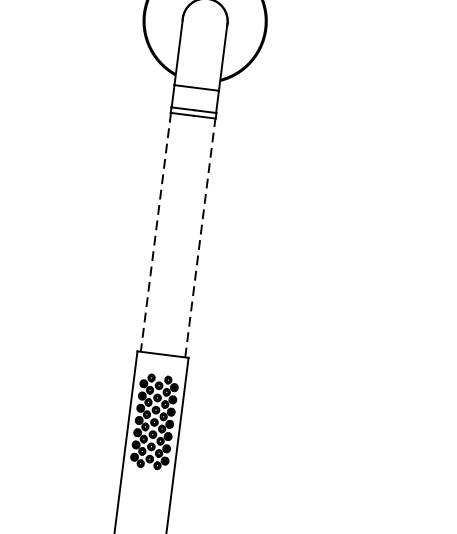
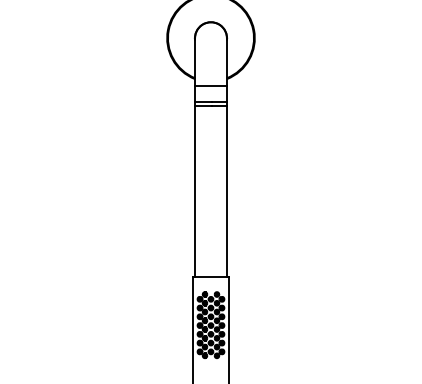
line: (156, 232) -> (195, 191), dashed -> solid
line: (199, 237) -> (226, 191), dashed -> solid

